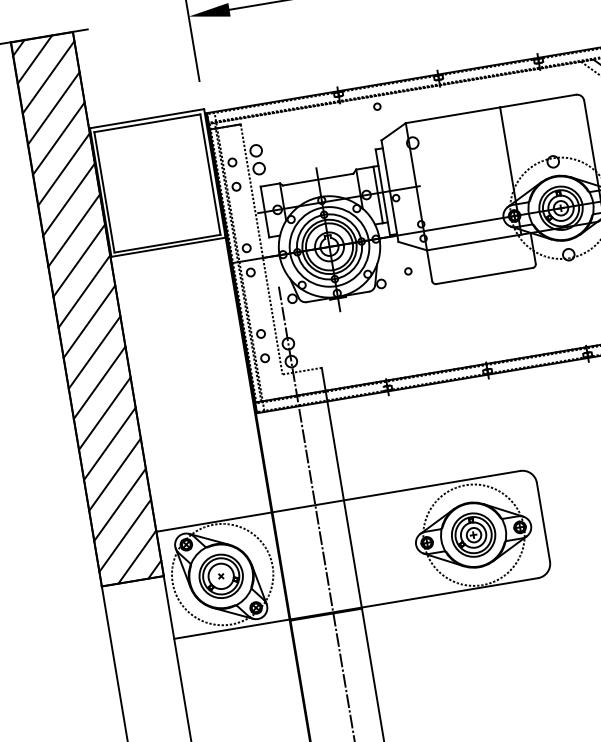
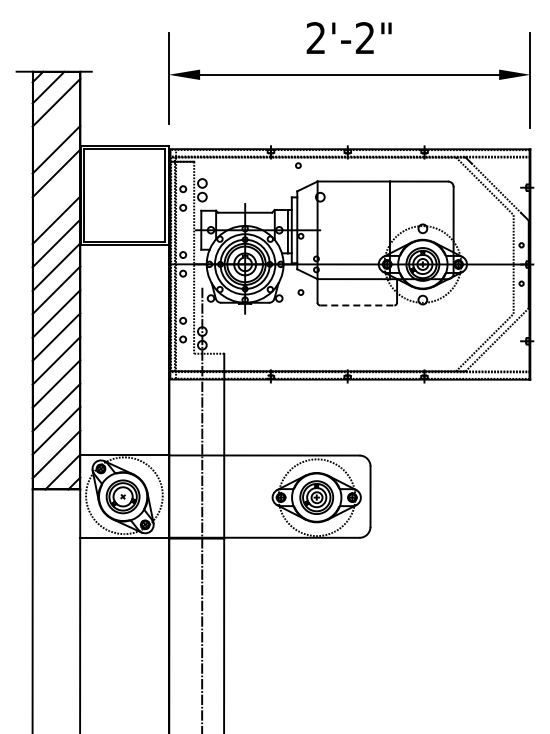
line: (53, 108) -> (56, 126), removed
line: (68, 199) -> (56, 196), removed
line: (484, 275) -> (357, 305), solid -> dashed

